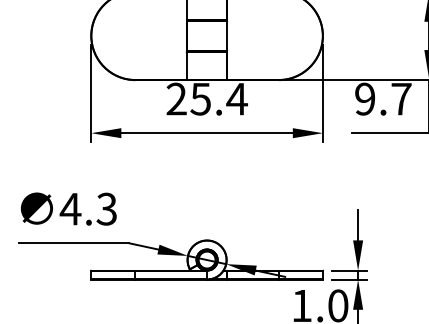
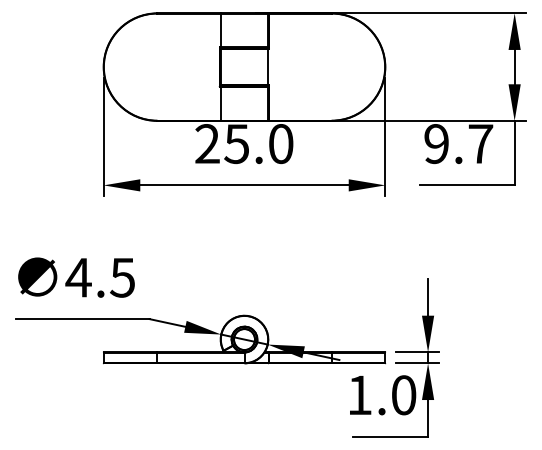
text: (236, 99) -> (280, 144), 25.4 -> 25.0
text: (106, 208) -> (122, 277), 4.3 -> 4.5

